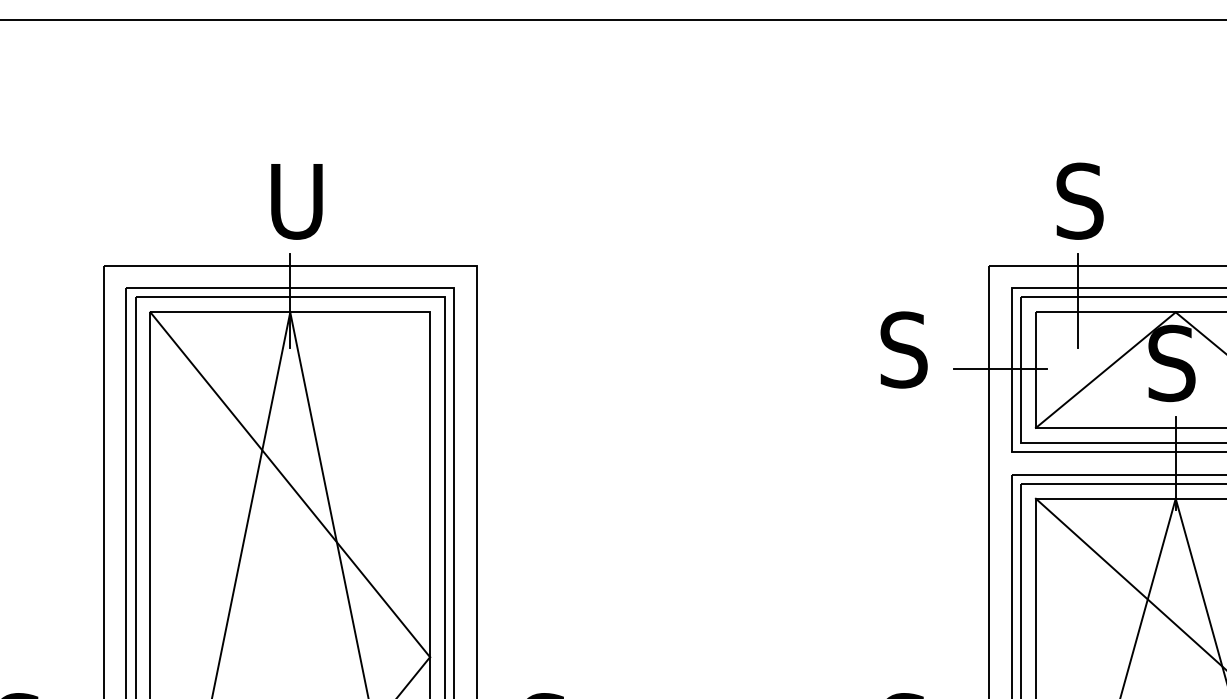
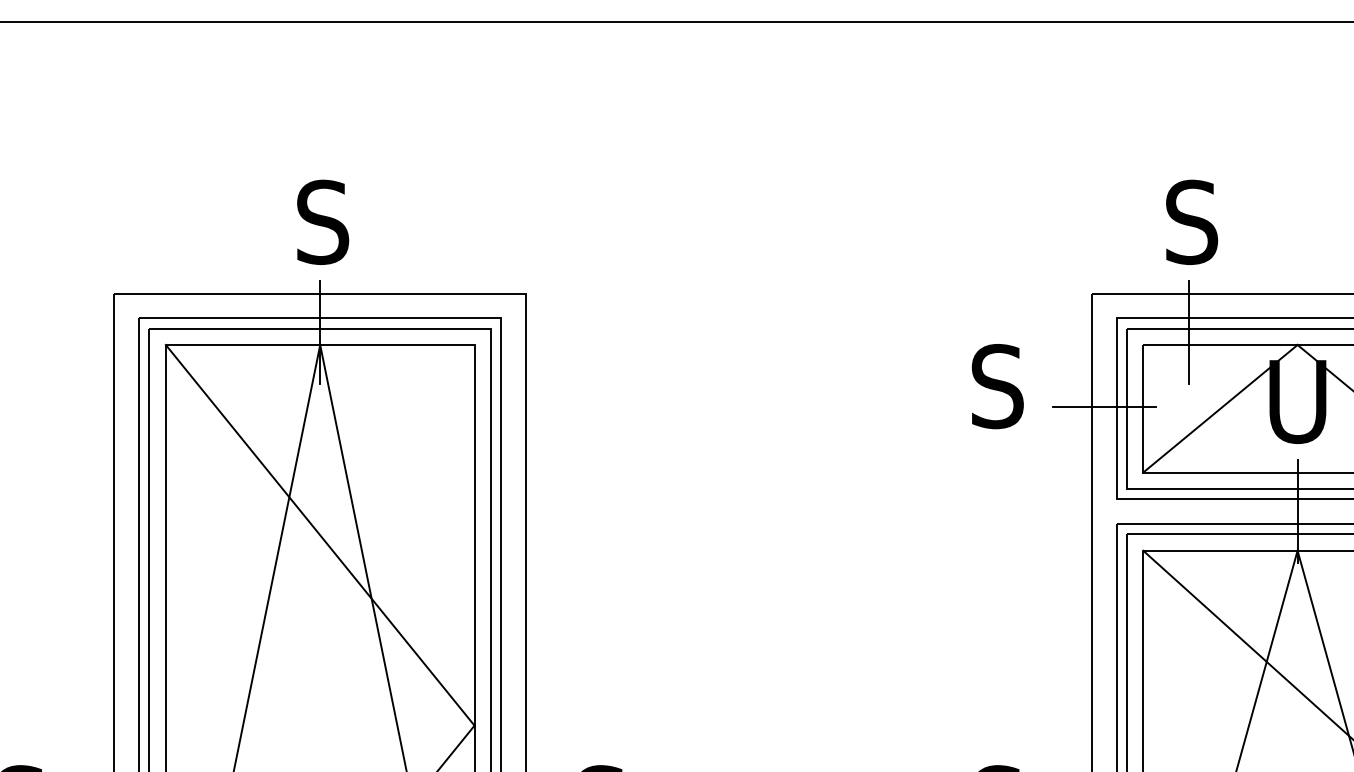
text: (295, 200) -> (325, 221), U -> S
text: (1174, 363) -> (1296, 401), S -> U

